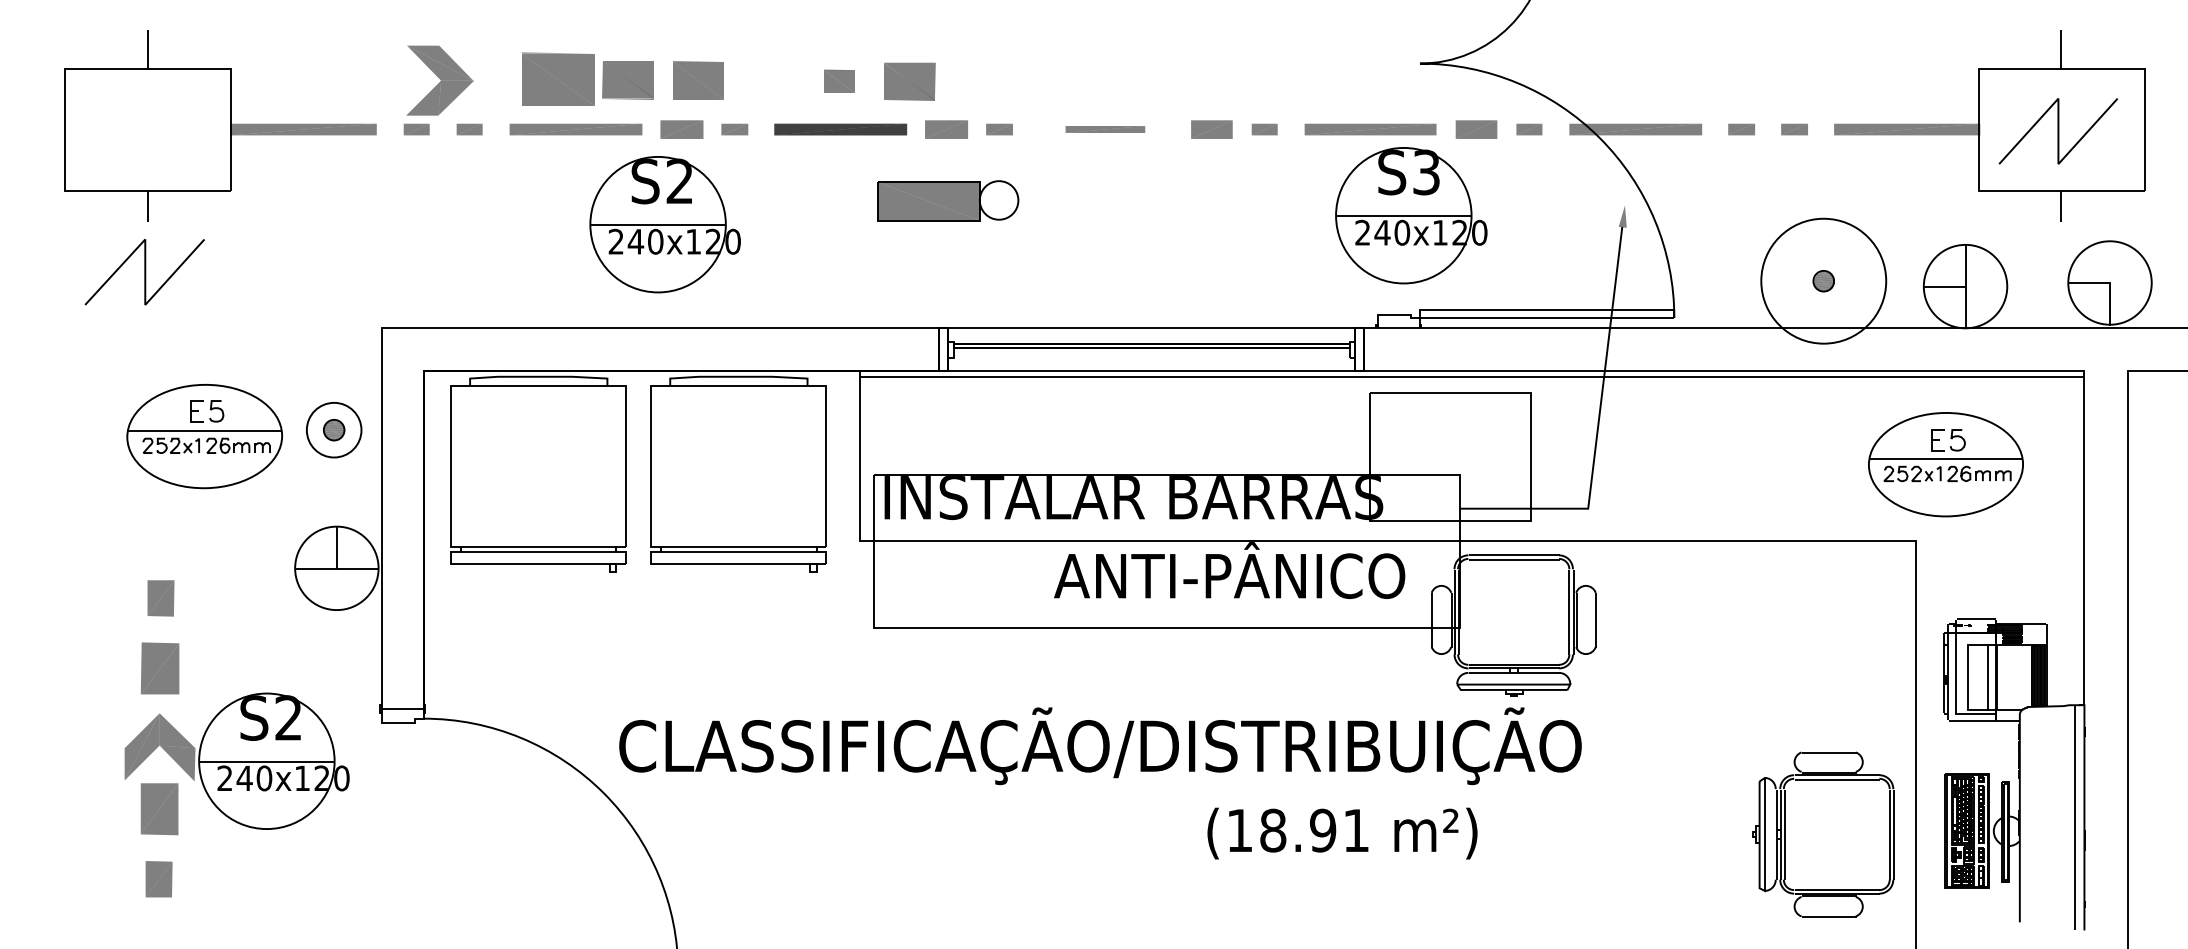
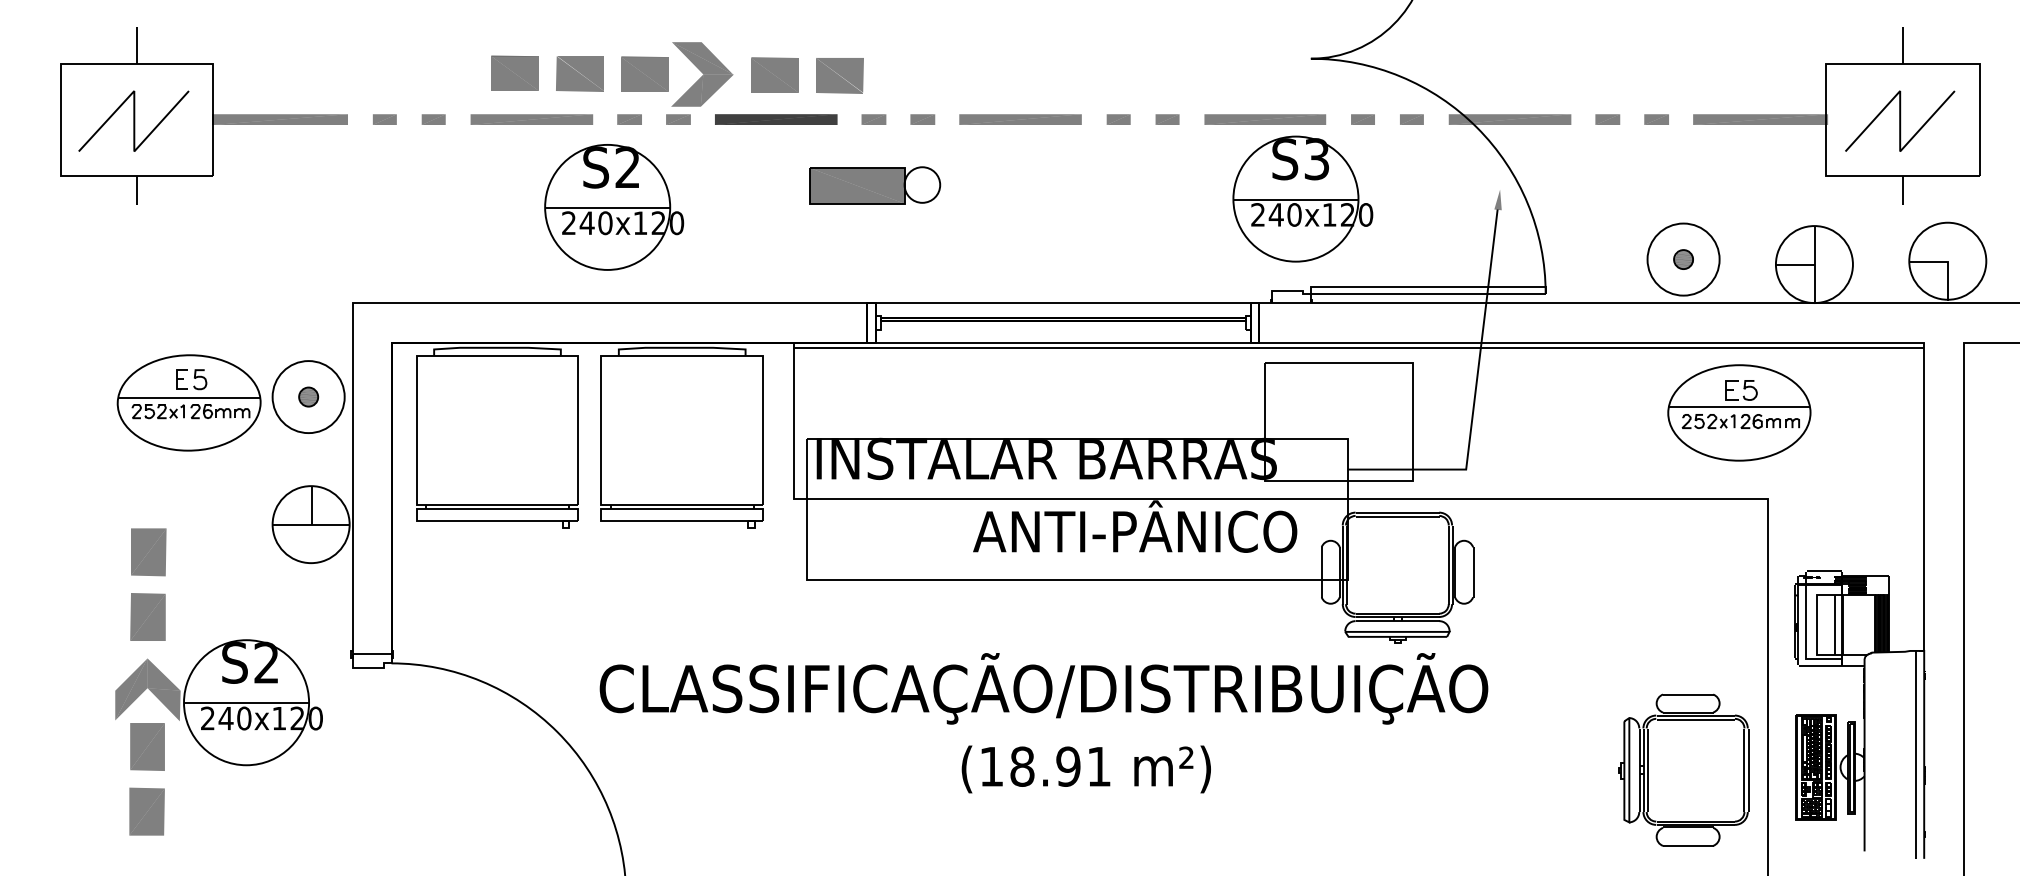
part: (557, 78) -> (514, 72), size x0.71
part: (440, 80) -> (702, 74), moved
part: (838, 80) -> (774, 74), size x1.67
part: (681, 129) -> (629, 119), size x0.62
part: (946, 129) -> (873, 119), size x0.62
part: (1105, 129) -> (1020, 119), size x1.67
part: (1211, 129) -> (1118, 119), size x0.62
part: (1475, 129) -> (1362, 119), size x0.62
line: (144, 271) -> (133, 120), moved
circle: (1823, 281) -> (1683, 259), size x0.62
circle: (333, 430) -> (308, 397), size x1.43
part: (1946, 464) -> (1739, 412), moved
part: (160, 598) -> (148, 552), size x1.43
text: (1099, 745) -> (1043, 688), moved
text: (1341, 833) -> (1085, 769), moved
part: (158, 879) -> (146, 811), size x1.43

